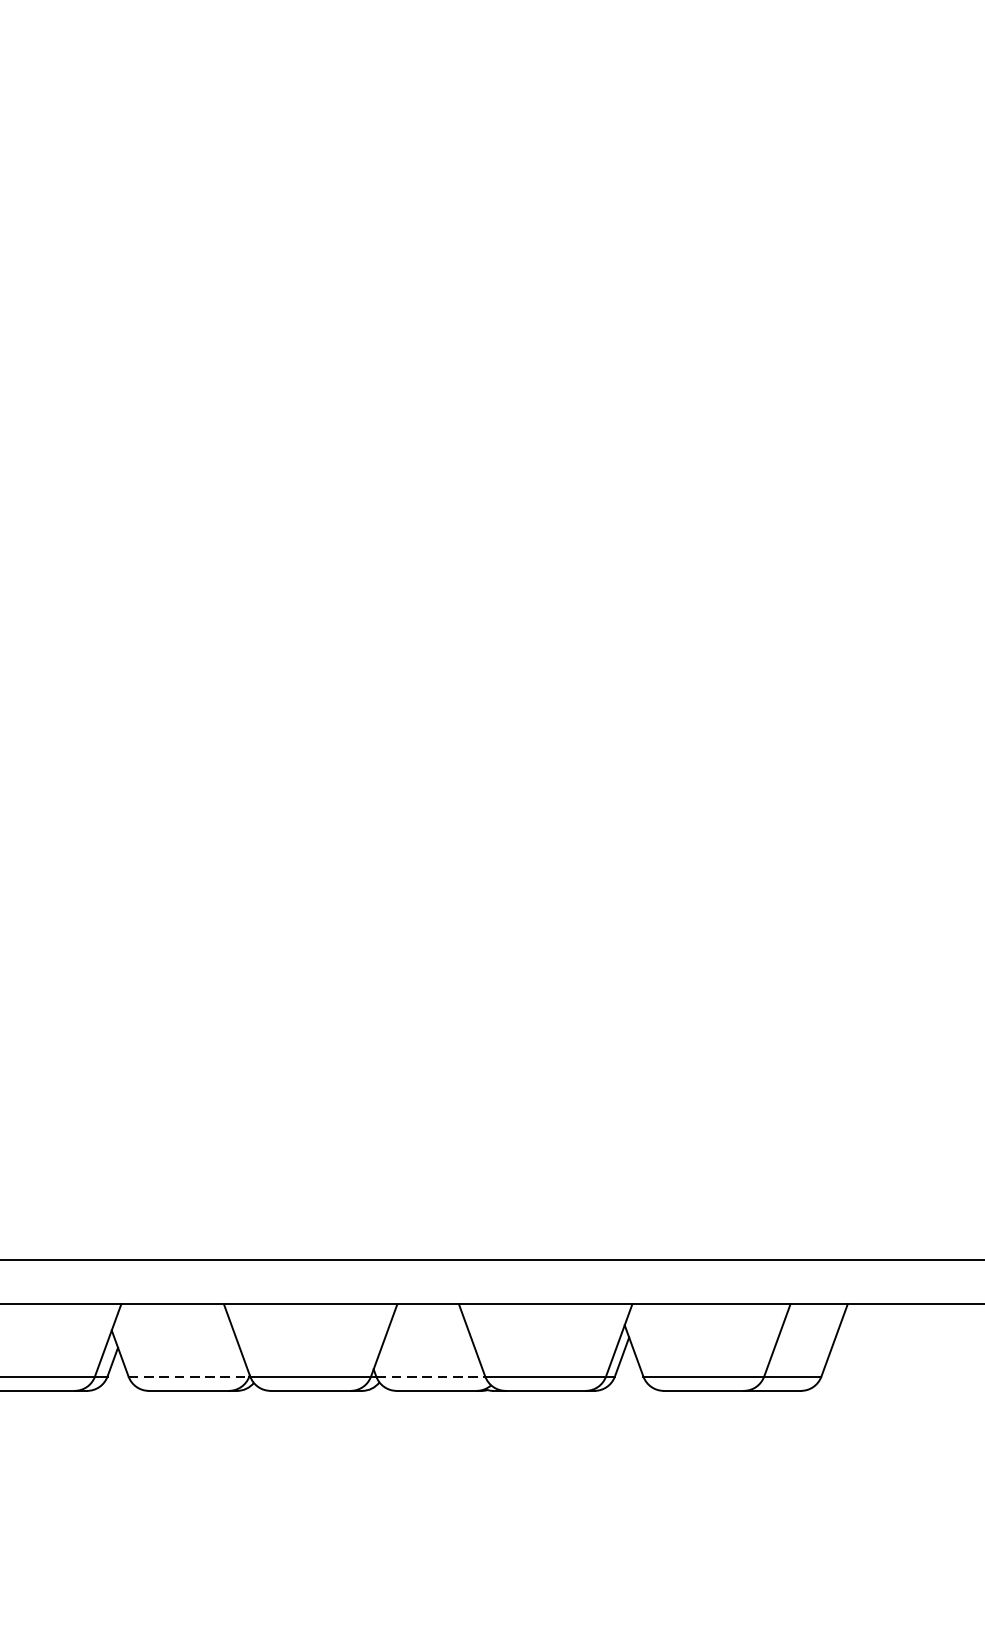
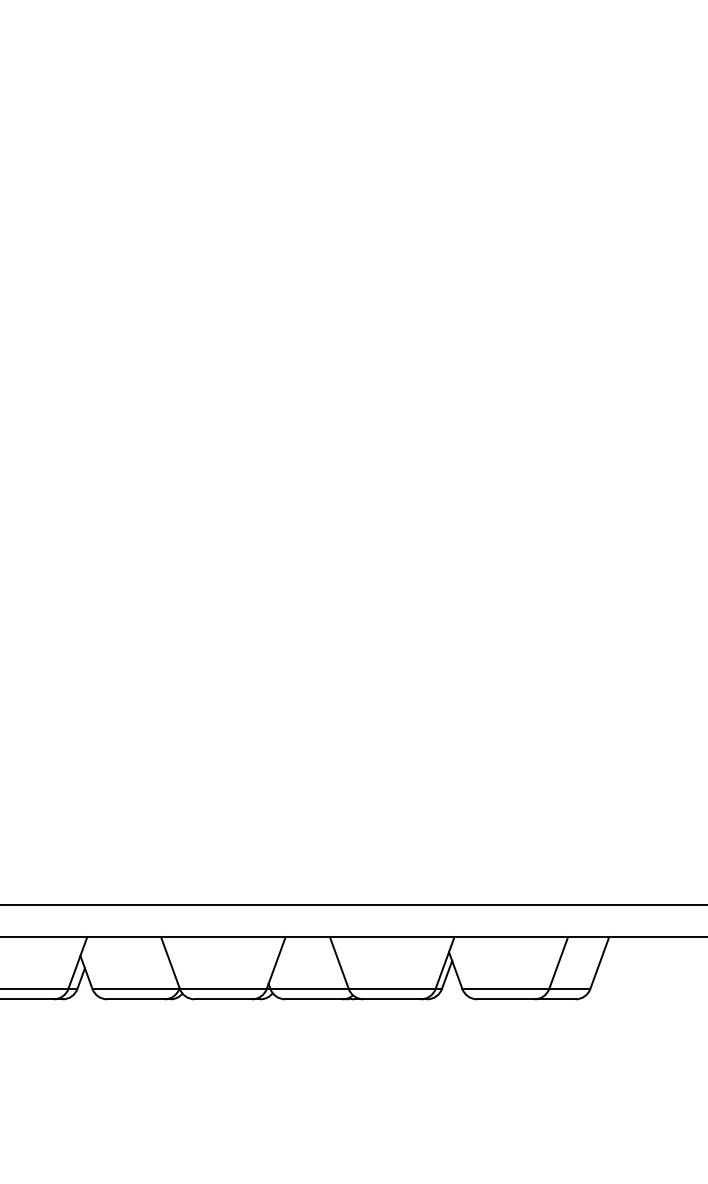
line: (189, 1377) -> (136, 989), dashed -> solid
line: (431, 1377) -> (310, 989), dashed -> solid

